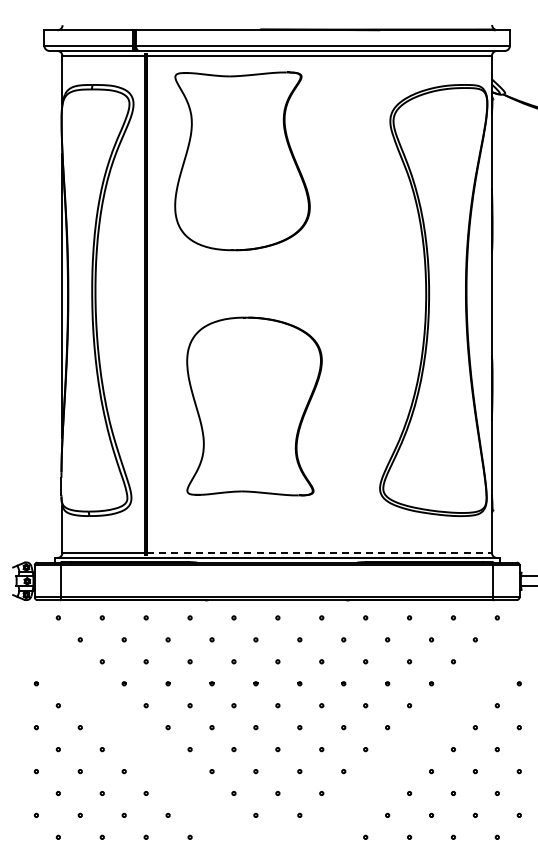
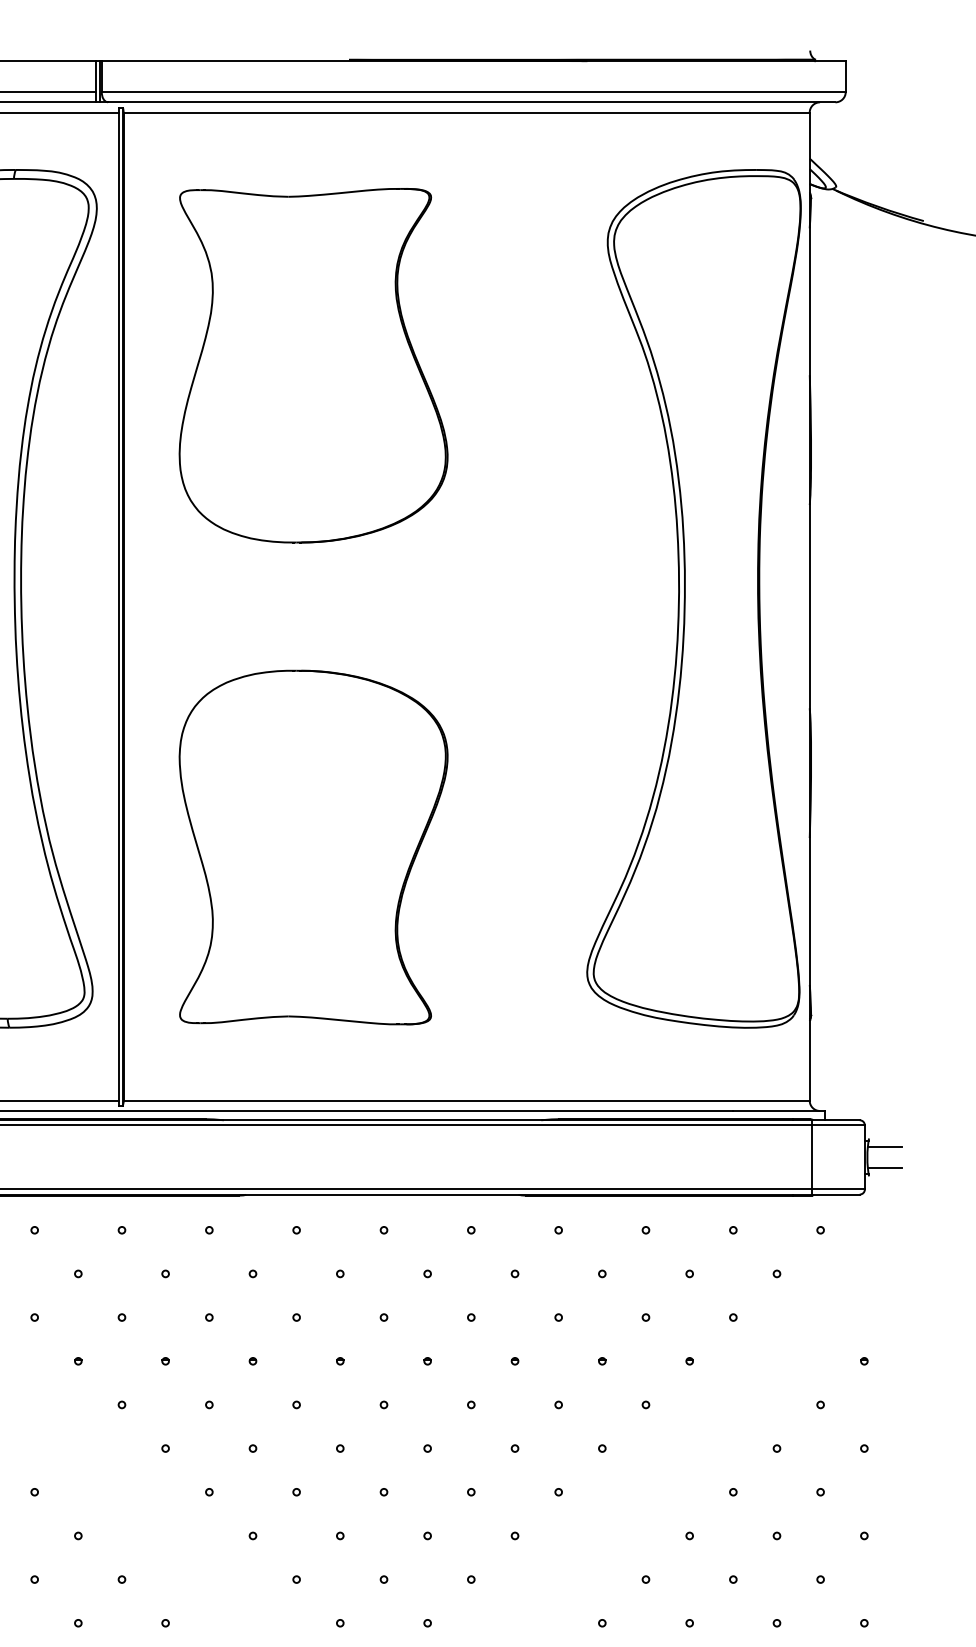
part: (242, 161) -> (313, 366), moved
part: (254, 406) -> (313, 847), moved
line: (319, 552) -> (466, 1100), dashed -> solid

